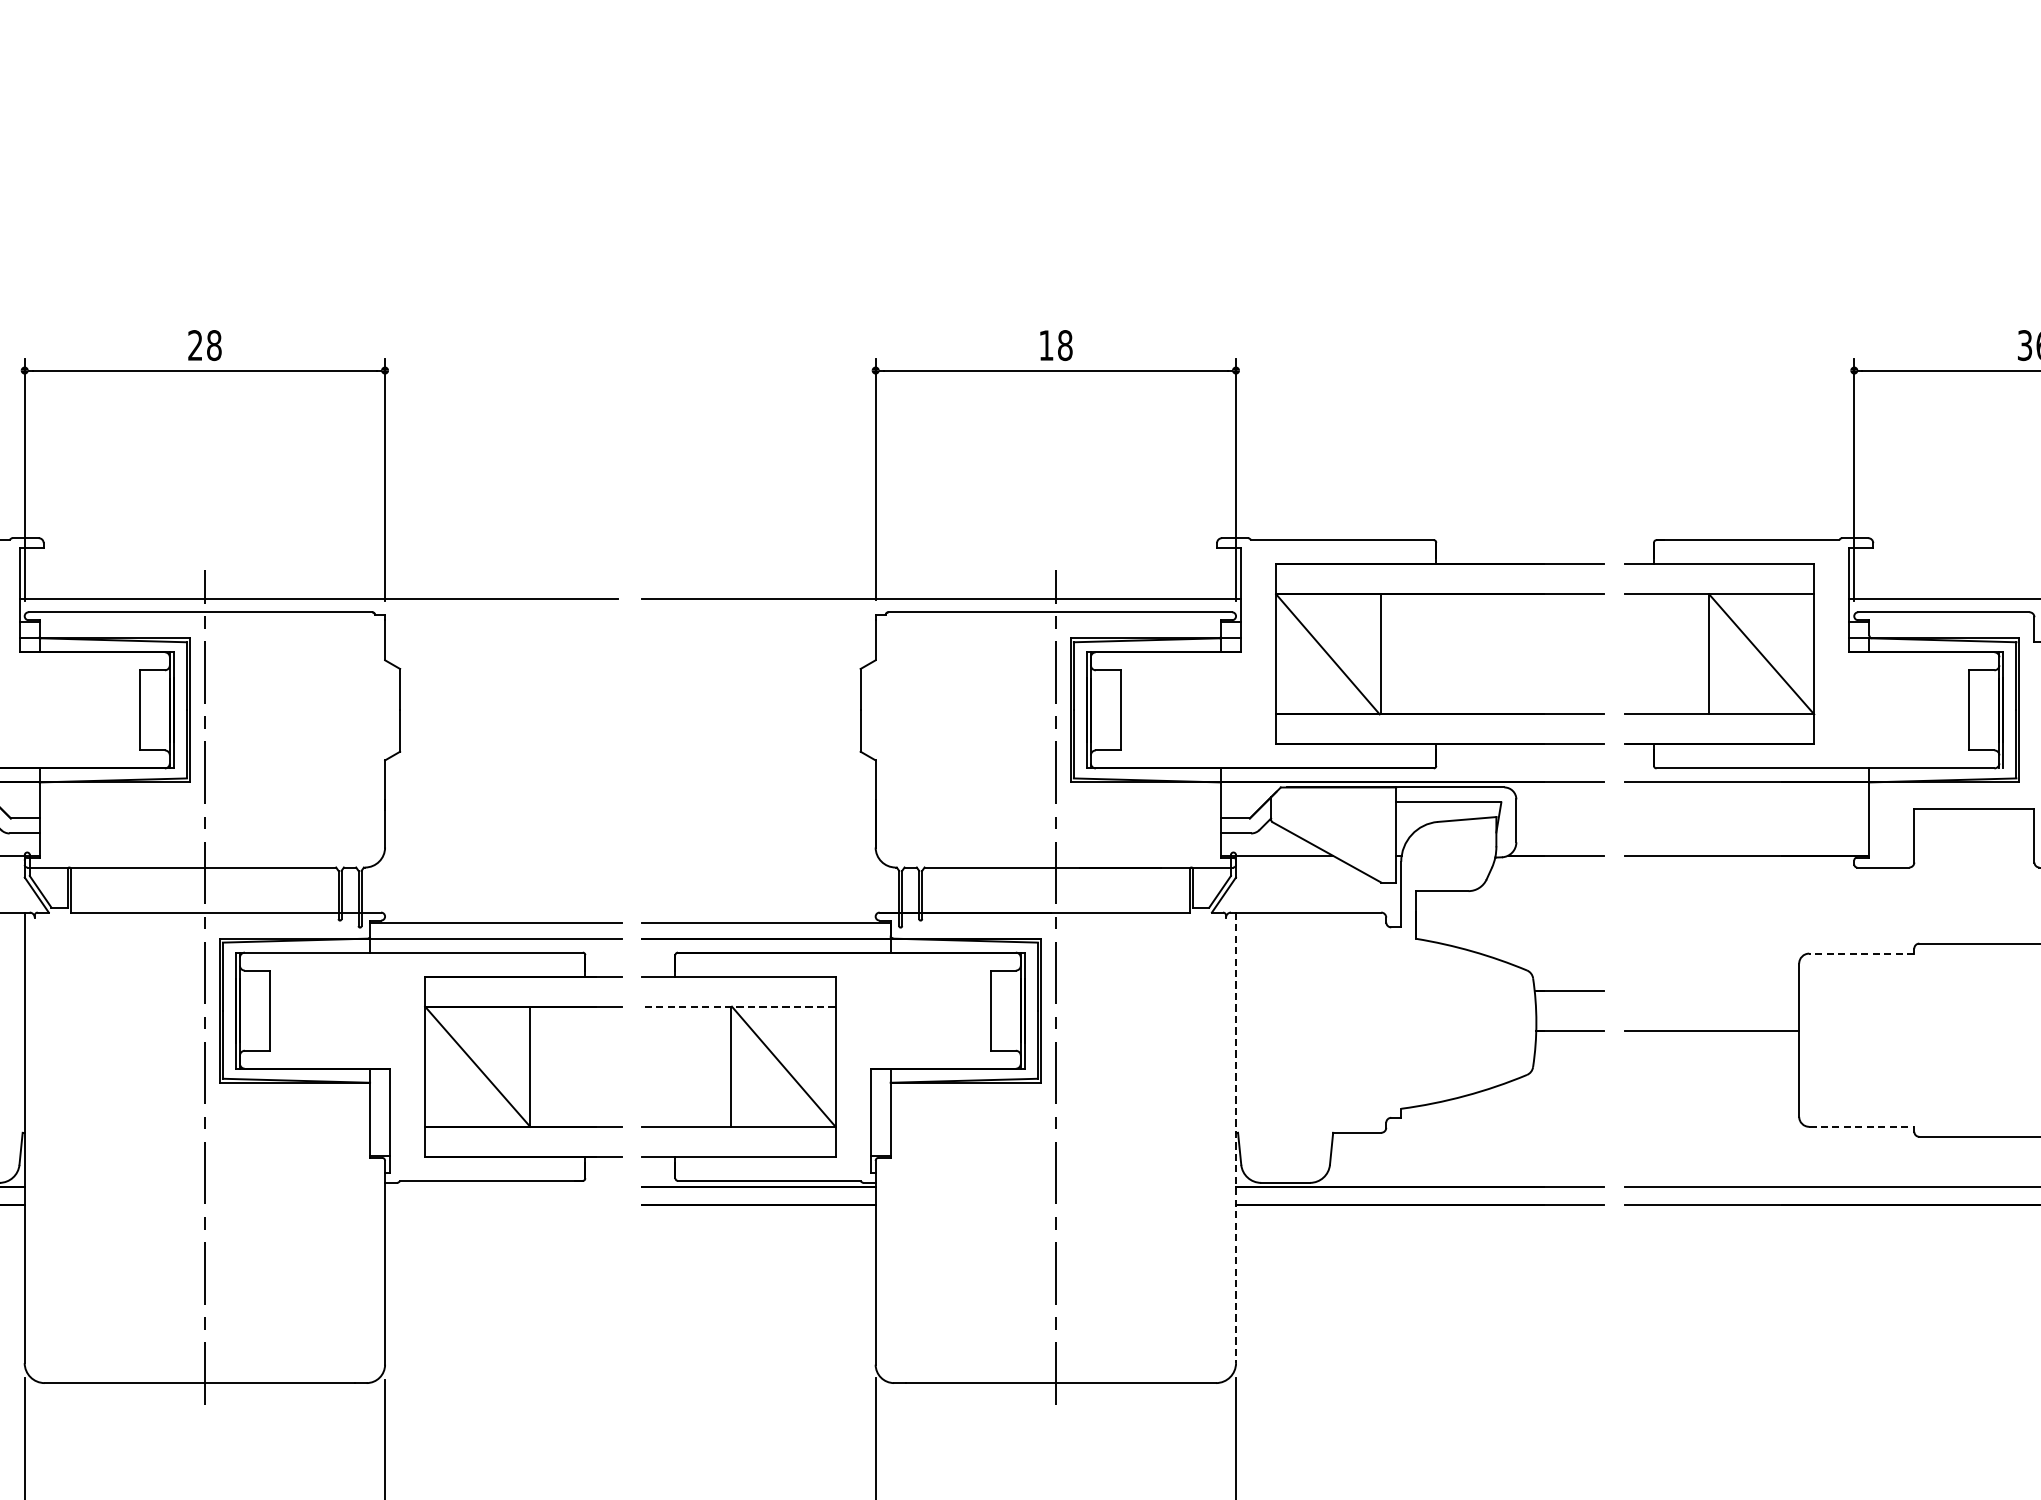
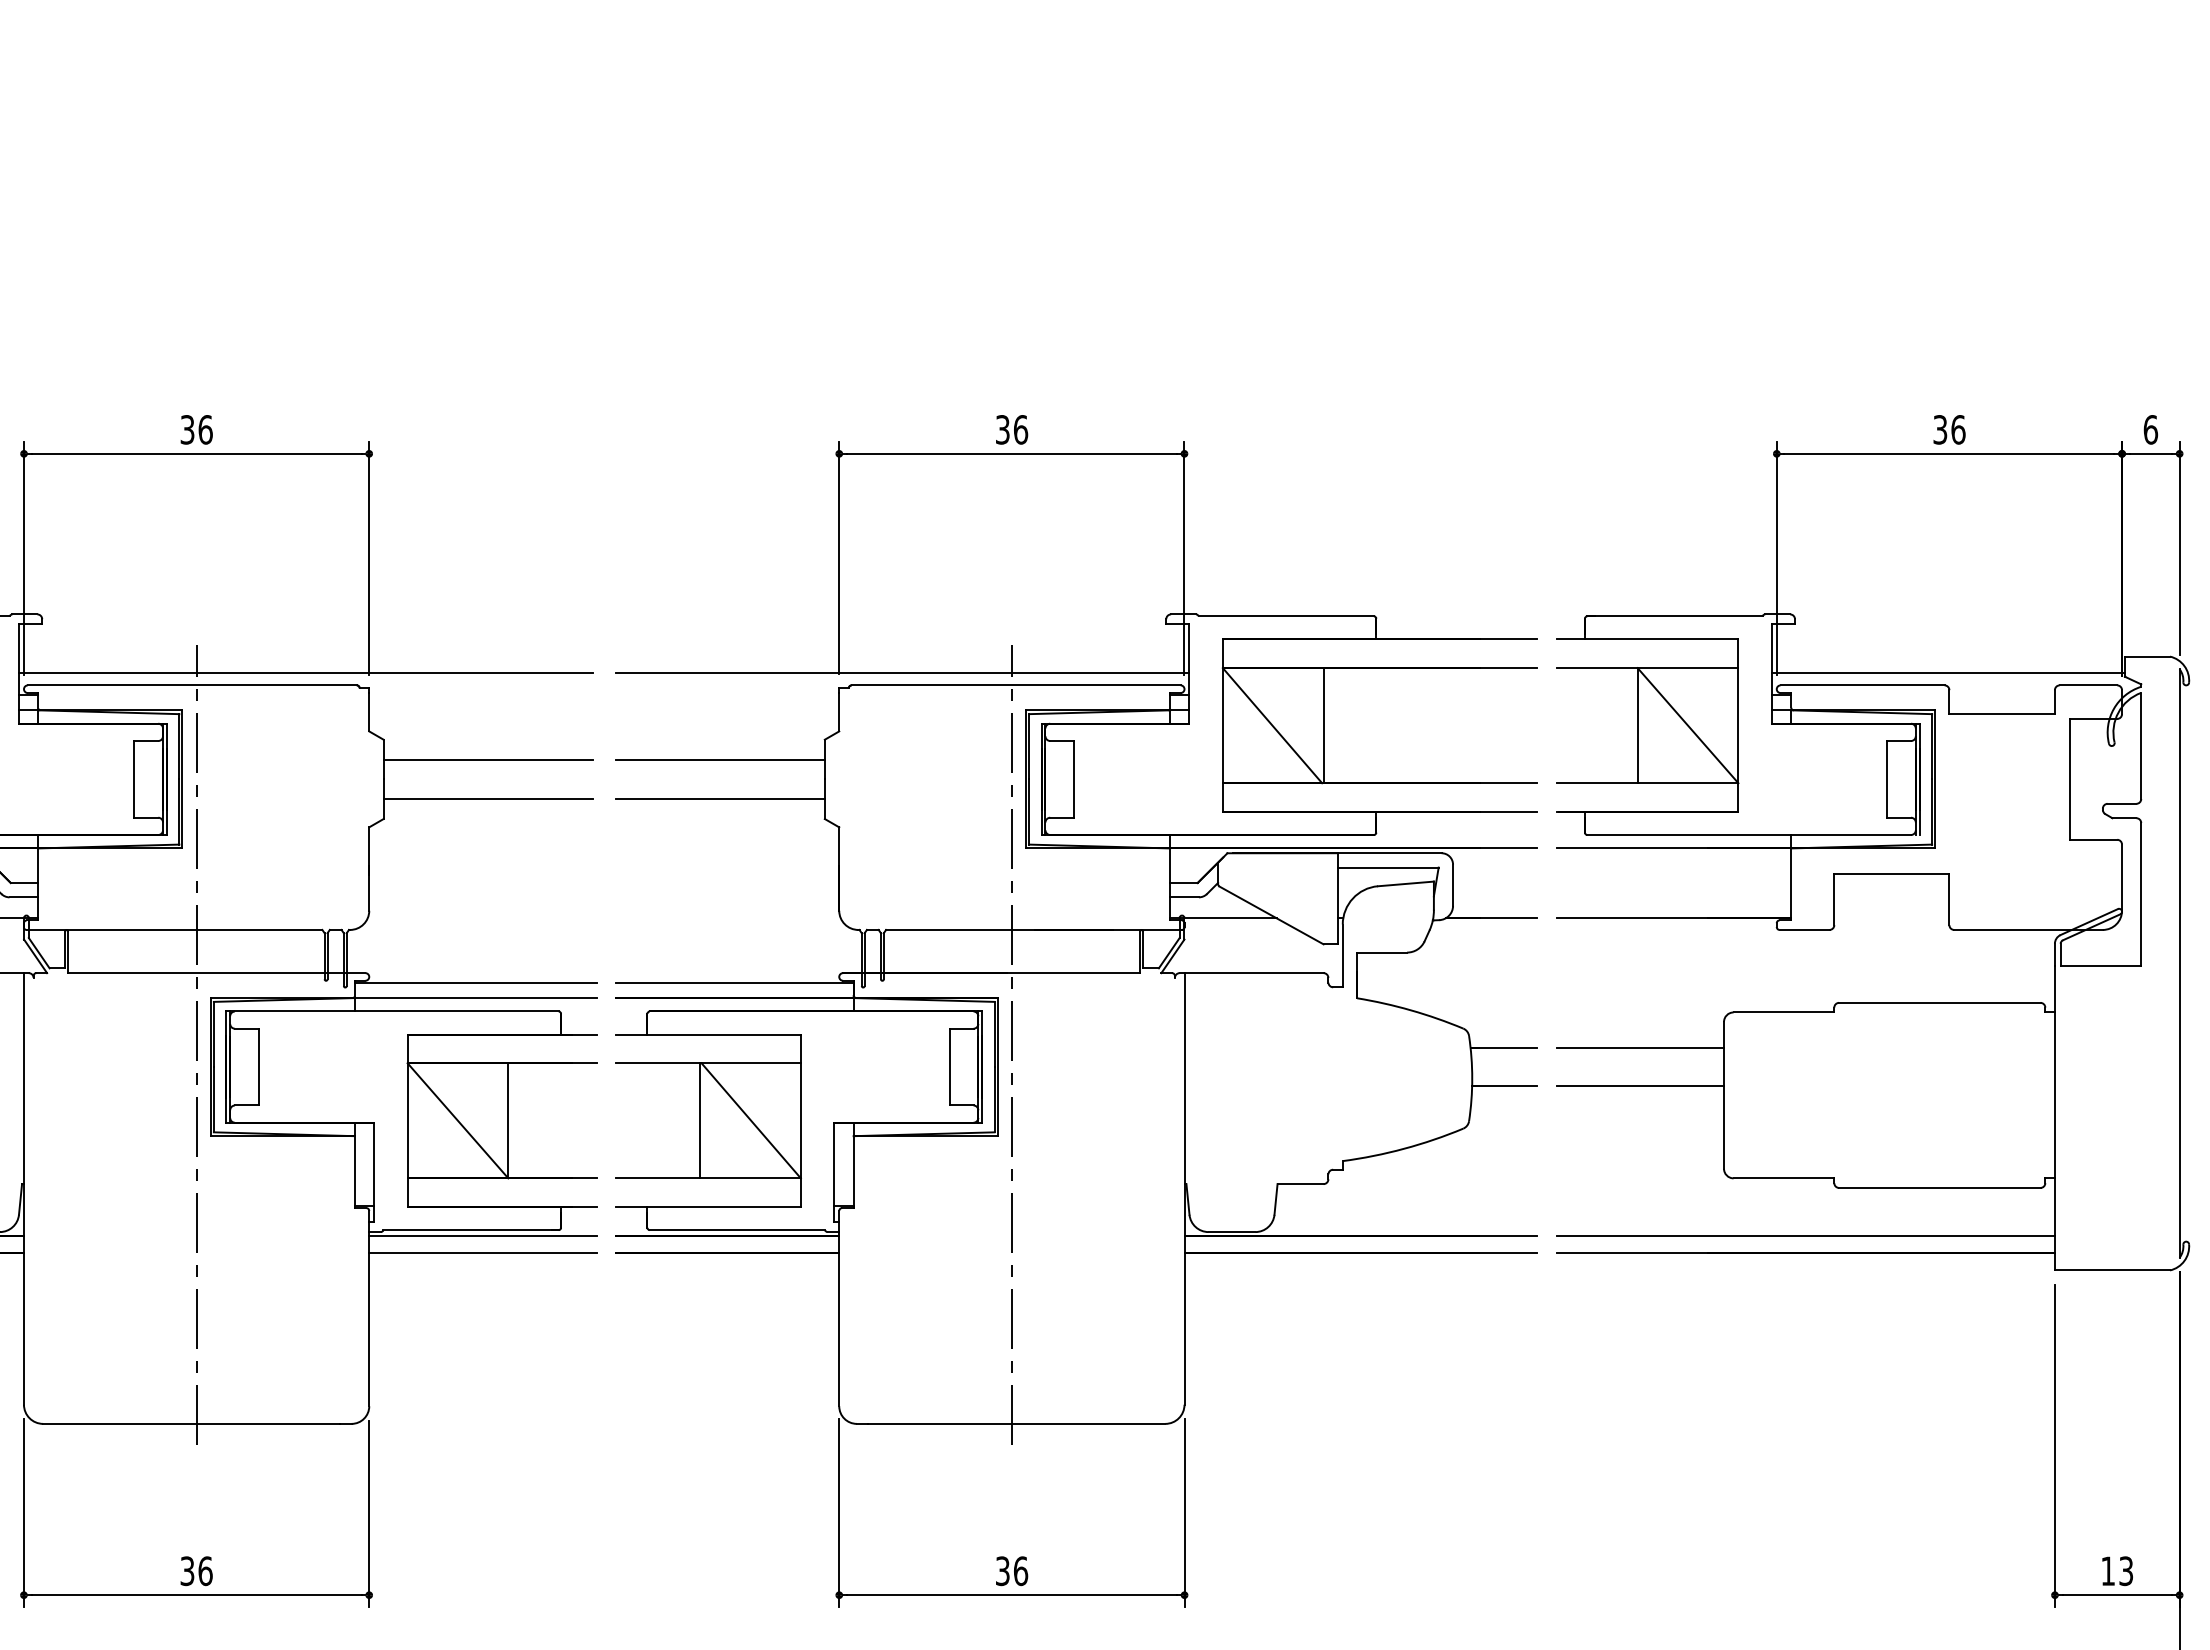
text: (204, 345) -> (196, 429), 28 -> 36
text: (1056, 345) -> (1012, 429), 18 -> 36
line: (508, 690) -> (487, 760), added
line: (750, 690) -> (719, 760), added
line: (508, 730) -> (487, 798), added
line: (750, 730) -> (719, 798), added
line: (1861, 953) -> (1783, 1012), dashed -> solid
line: (1712, 990) -> (1640, 1047), added
line: (739, 1006) -> (708, 1063), dashed -> solid
line: (1862, 1126) -> (1784, 1178), dashed -> solid
line: (1236, 1137) -> (1184, 1188), dashed -> solid
line: (503, 1186) -> (482, 1235), added
line: (503, 1205) -> (482, 1253), added

